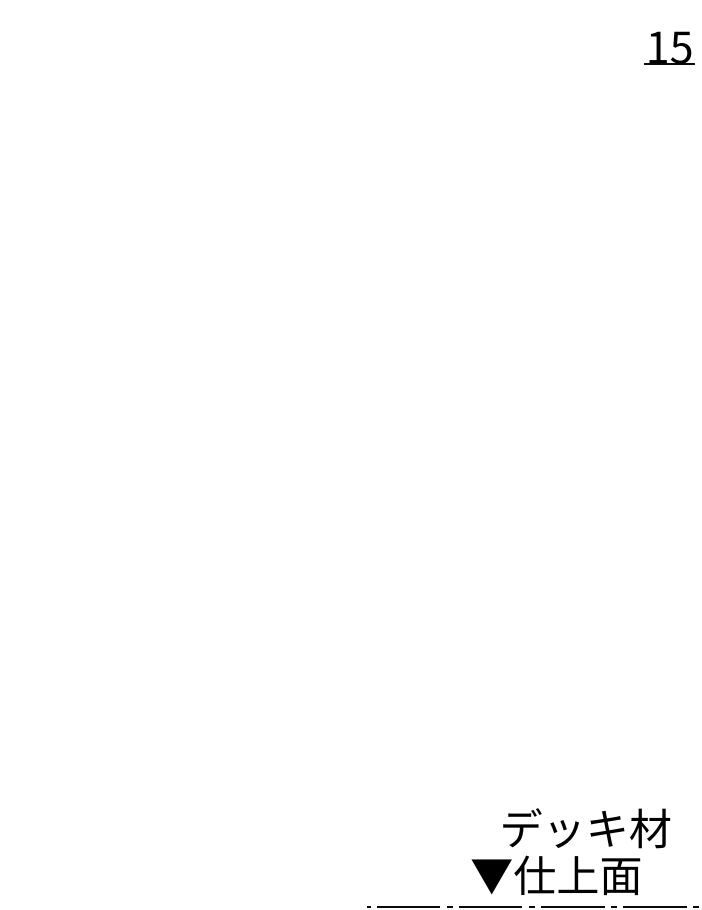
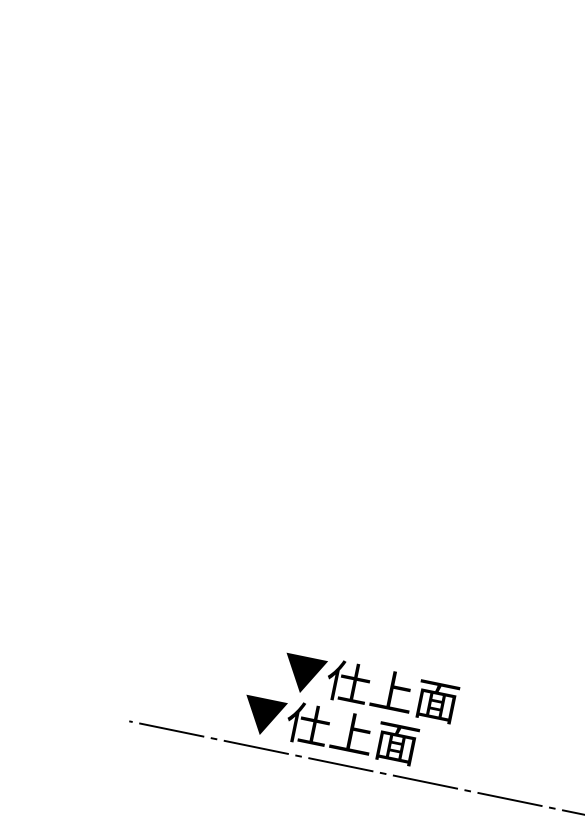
text: (585, 828) -> (370, 686), デッキ材 -> ▼仕上面

